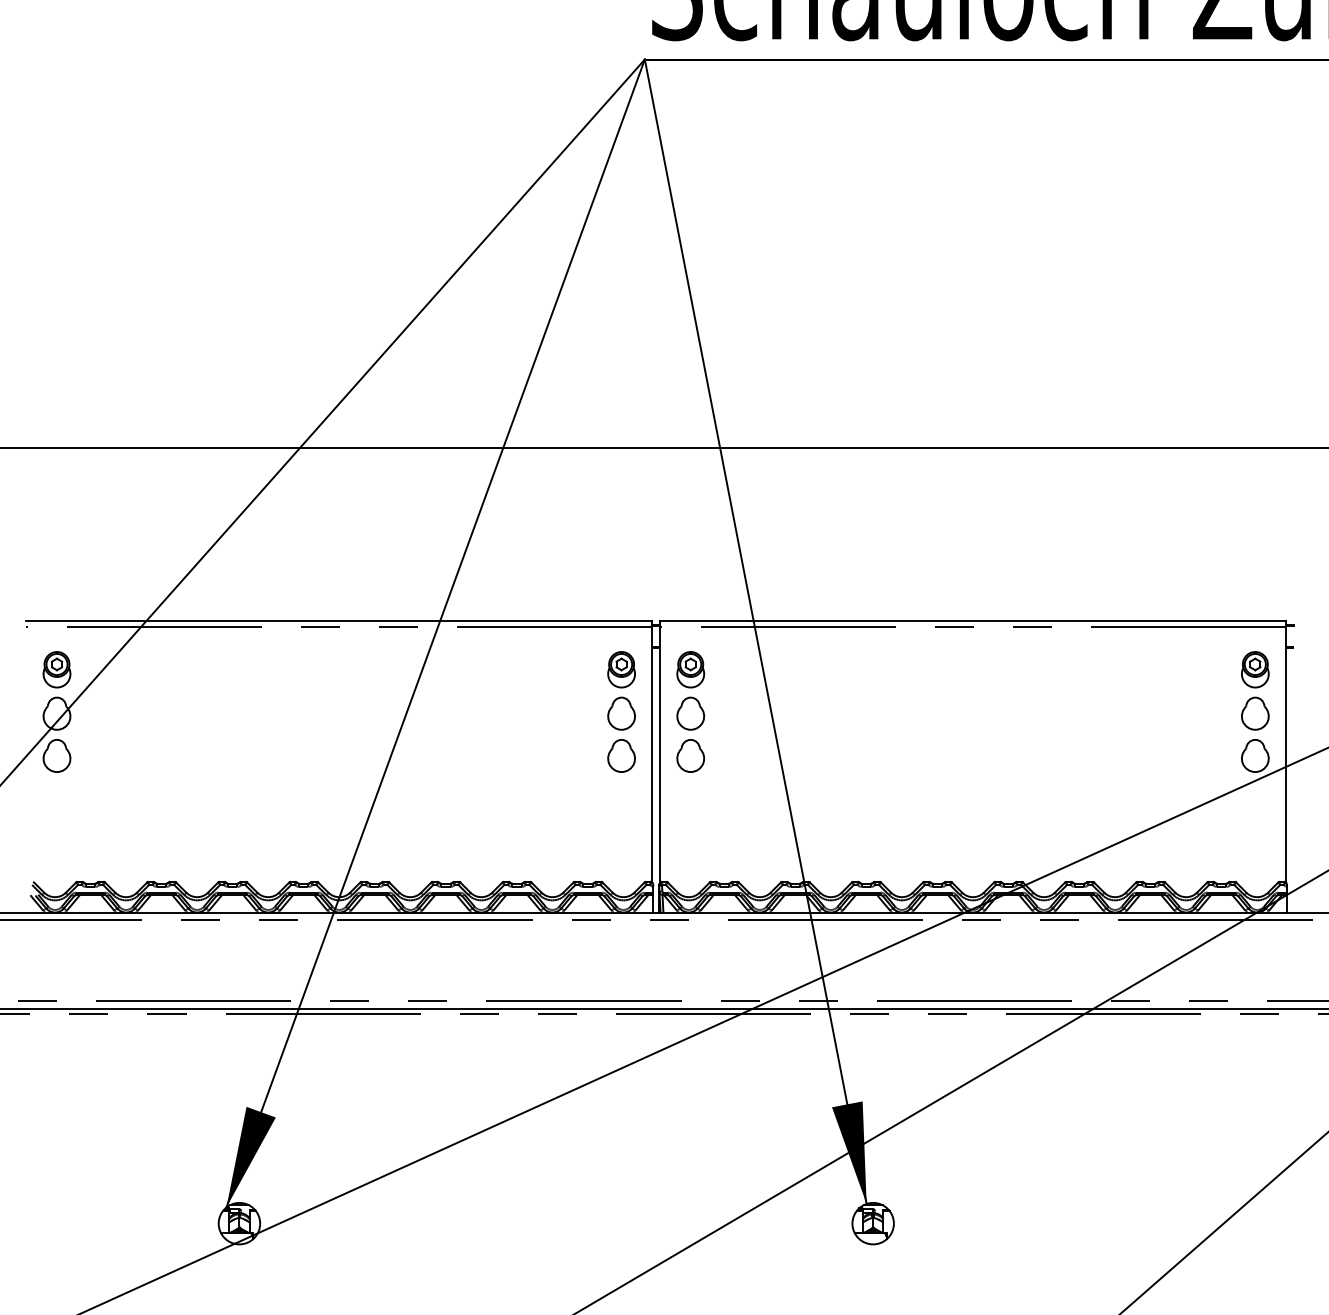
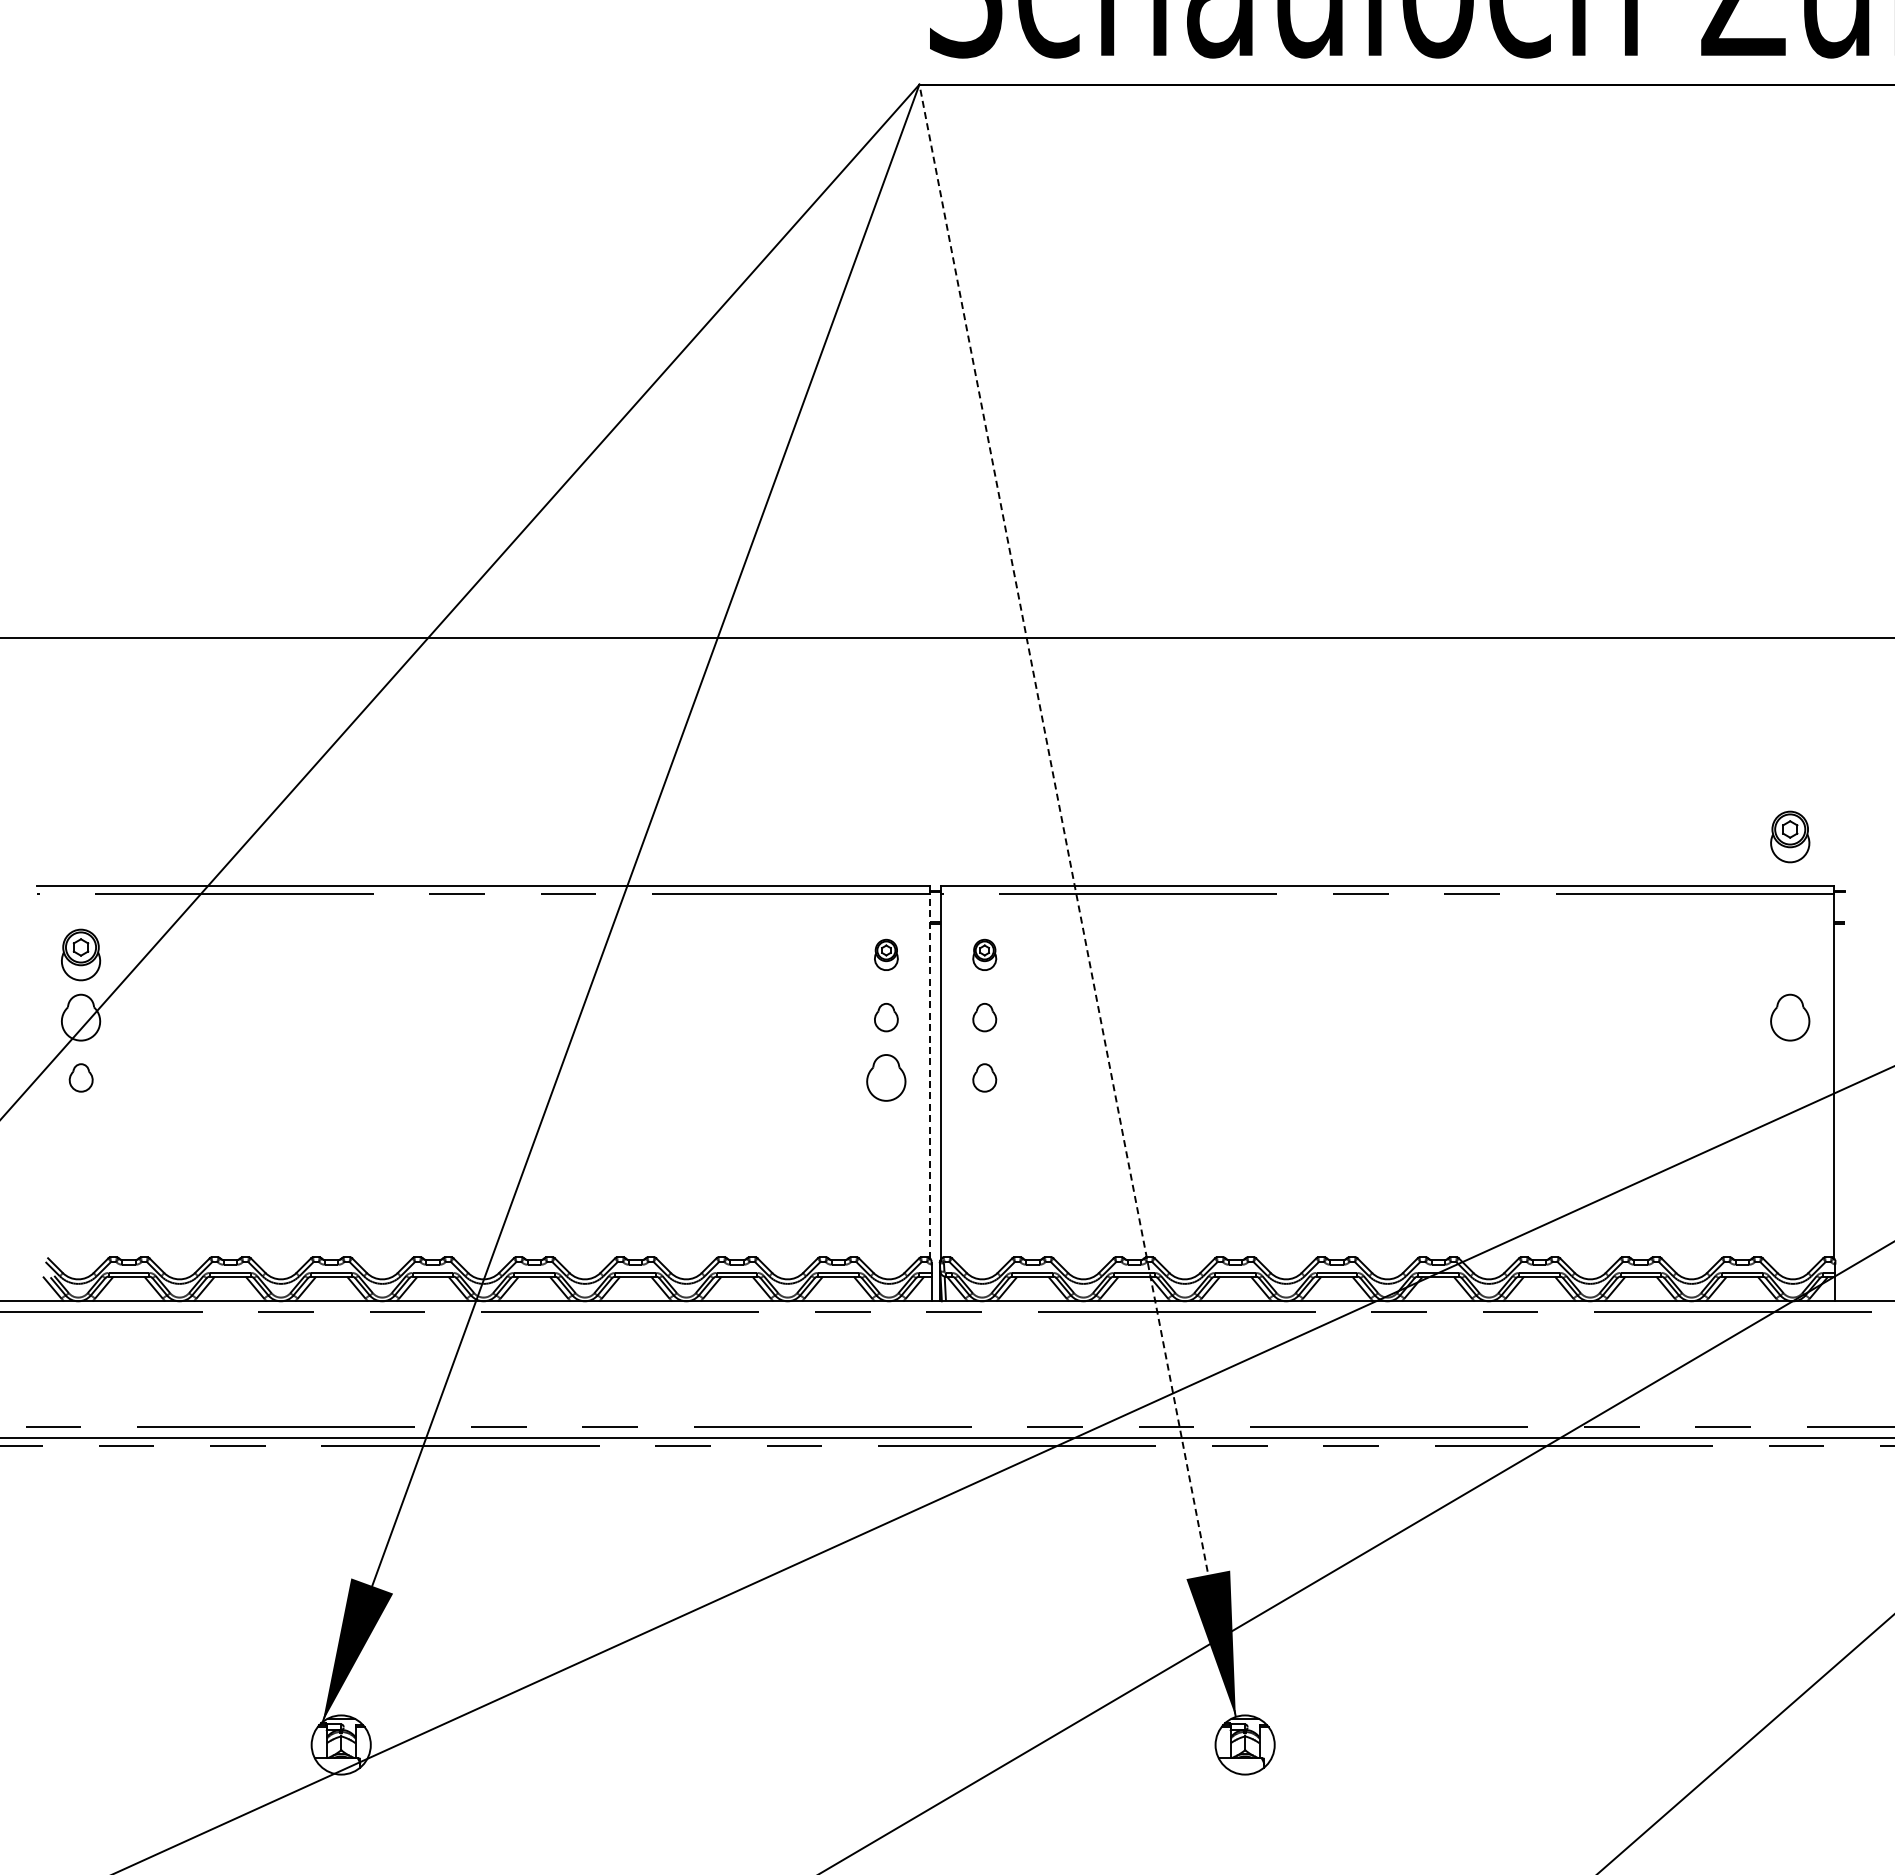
line: (755, 631) -> (1077, 900), solid -> dashed
part: (621, 669) -> (886, 954), size x0.6
part: (690, 669) -> (984, 954), size x0.6
part: (1255, 669) -> (1790, 836), moved
part: (621, 713) -> (886, 1017), size x0.6
part: (690, 713) -> (984, 1017), size x0.6
line: (652, 754) -> (930, 1075), solid -> dashed
part: (57, 755) -> (81, 1077), size x0.6
part: (690, 755) -> (984, 1077), size x0.6
part: (1255, 755) -> (1790, 1077), removed

